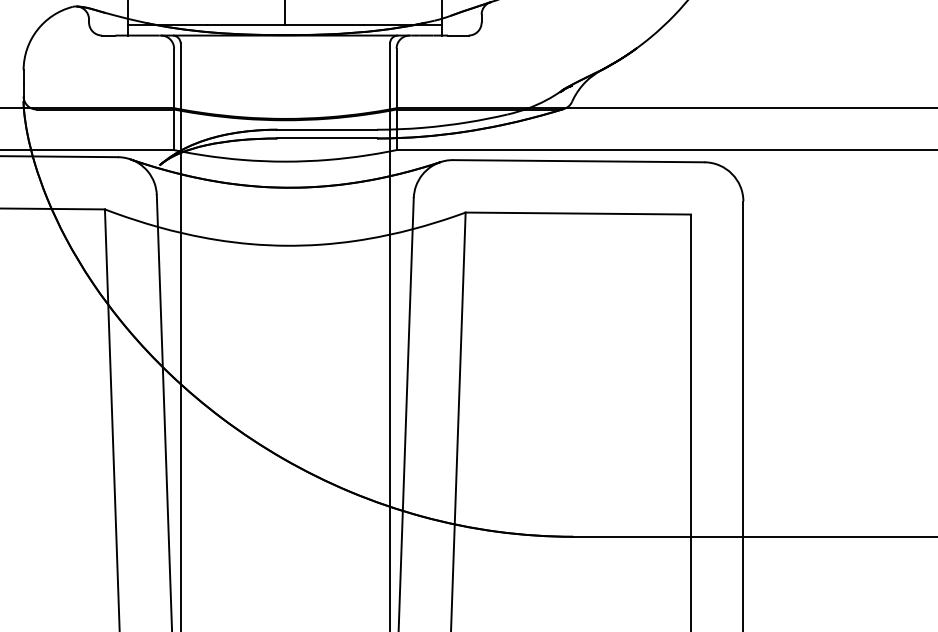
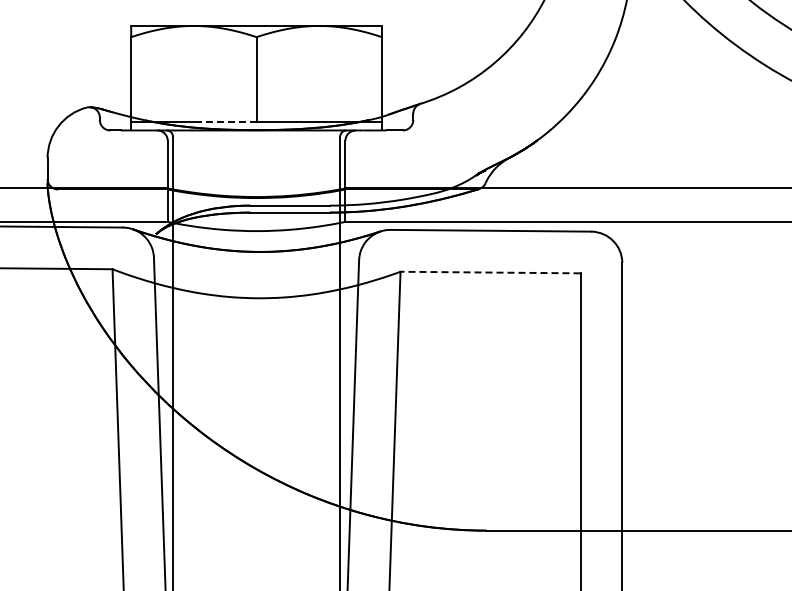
line: (245, 25) -> (224, 122), solid -> dashed
line: (578, 213) -> (490, 272), solid -> dashed

